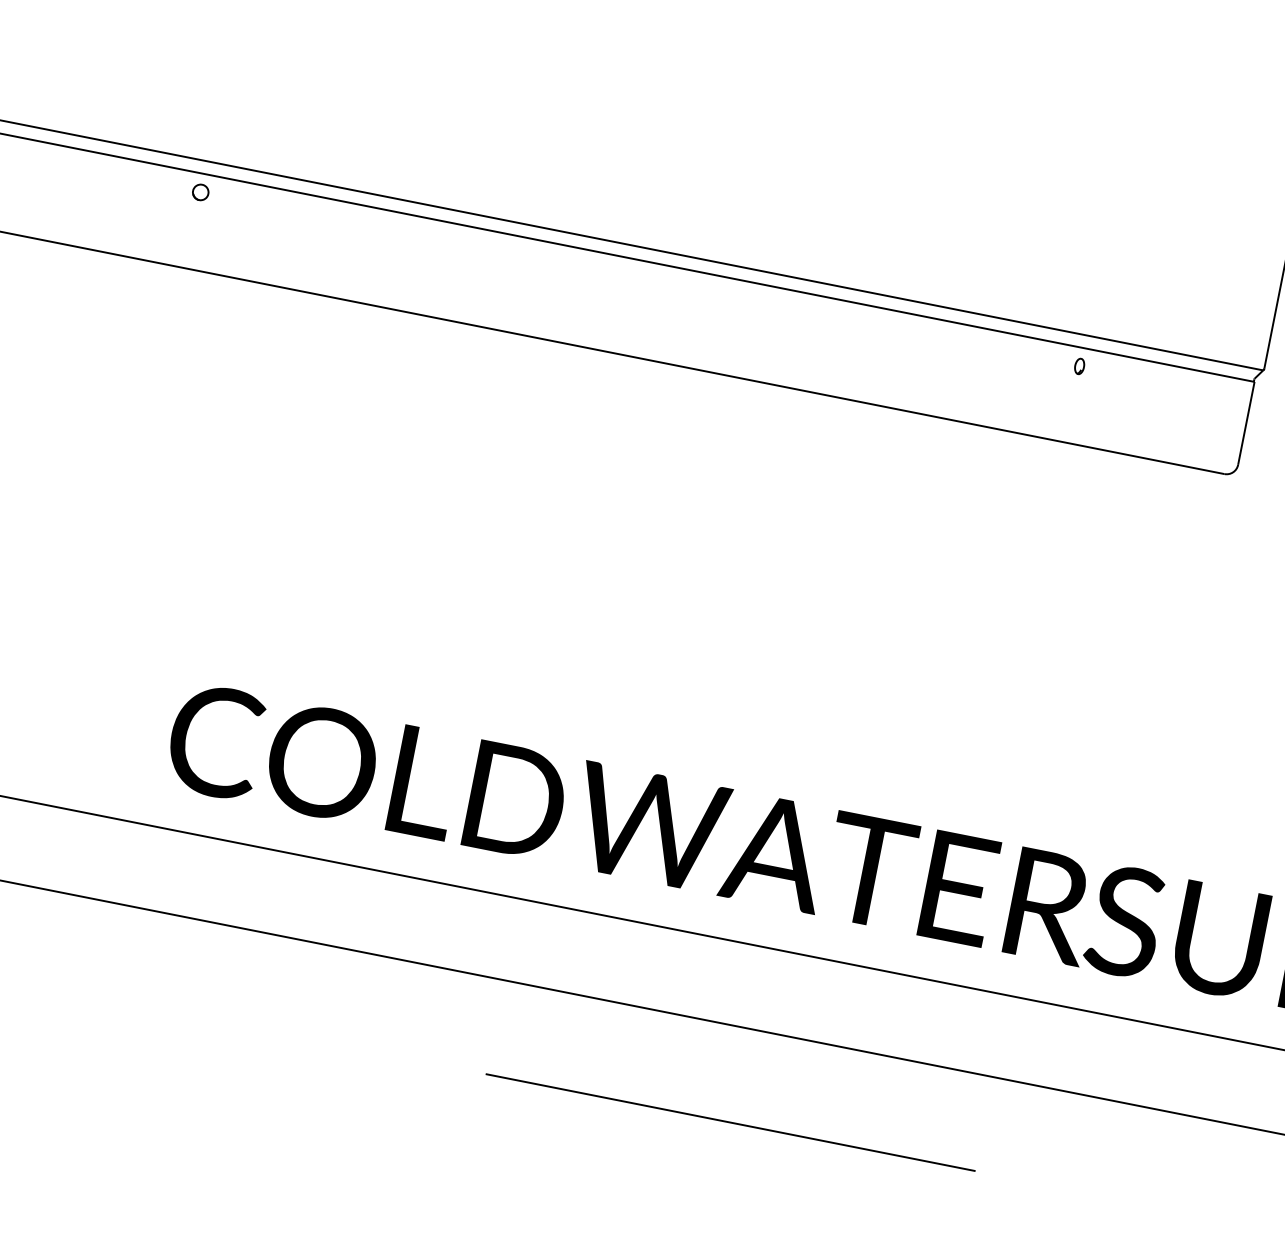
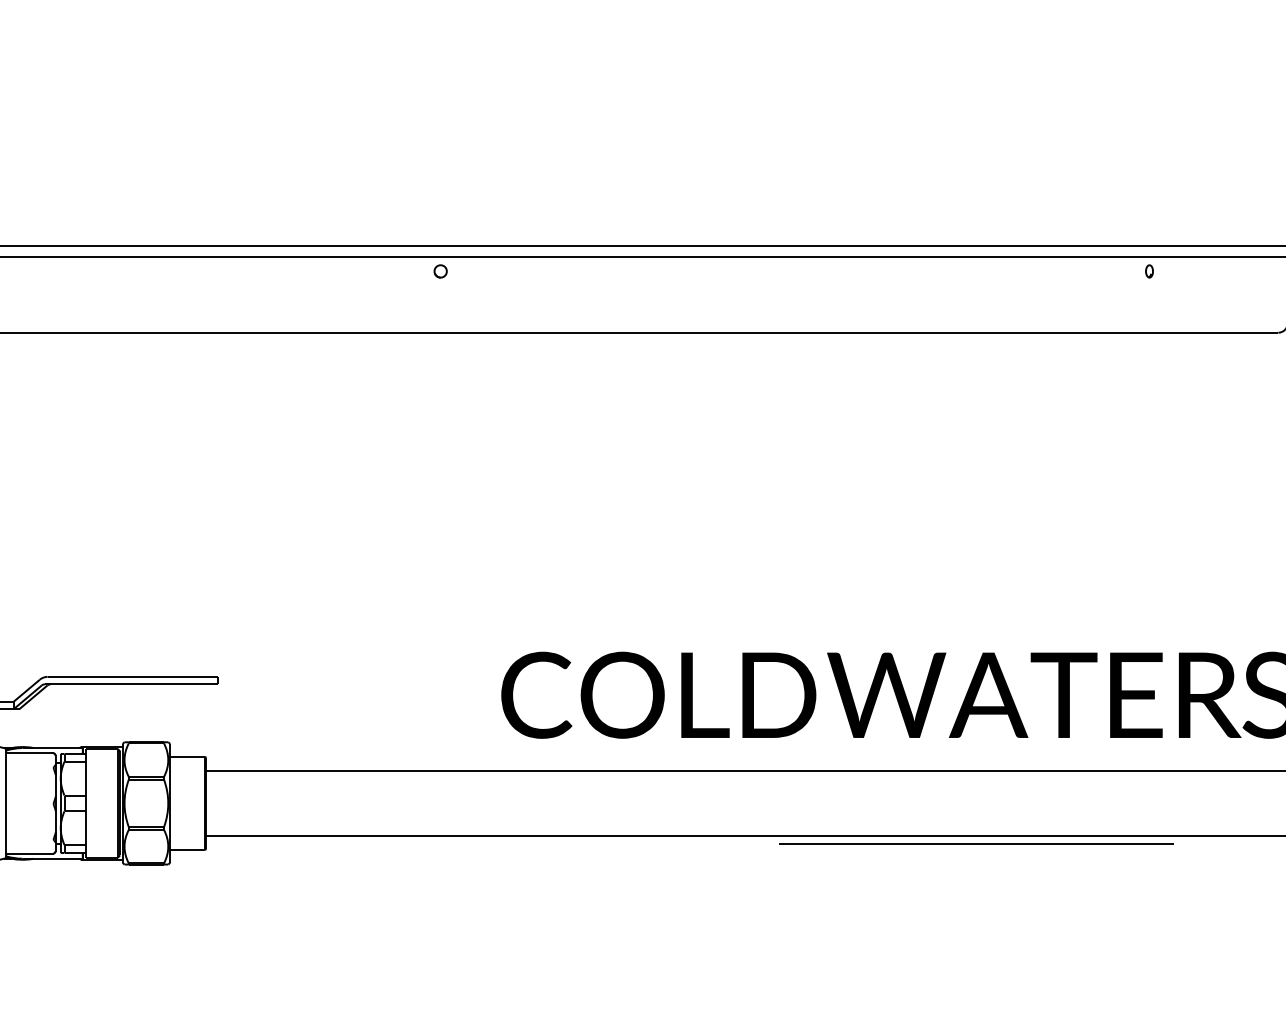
line: (730, 1122) -> (976, 843), moved

